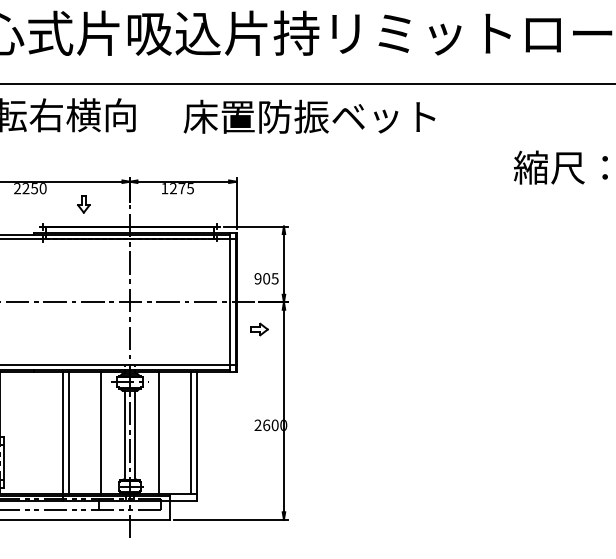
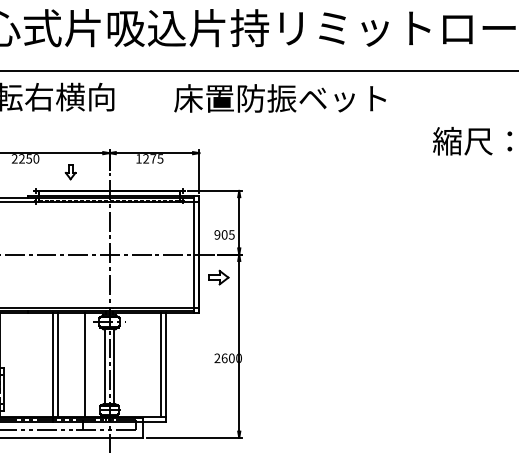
text: (309, 116) -> (280, 98), moved
part: (259, 329) -> (218, 277), size x1.4
line: (159, 432) -> (134, 364), removed

